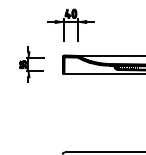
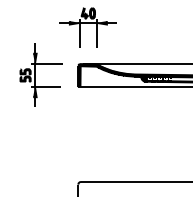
part: (31, 64) -> (40, 74), size x1.43

